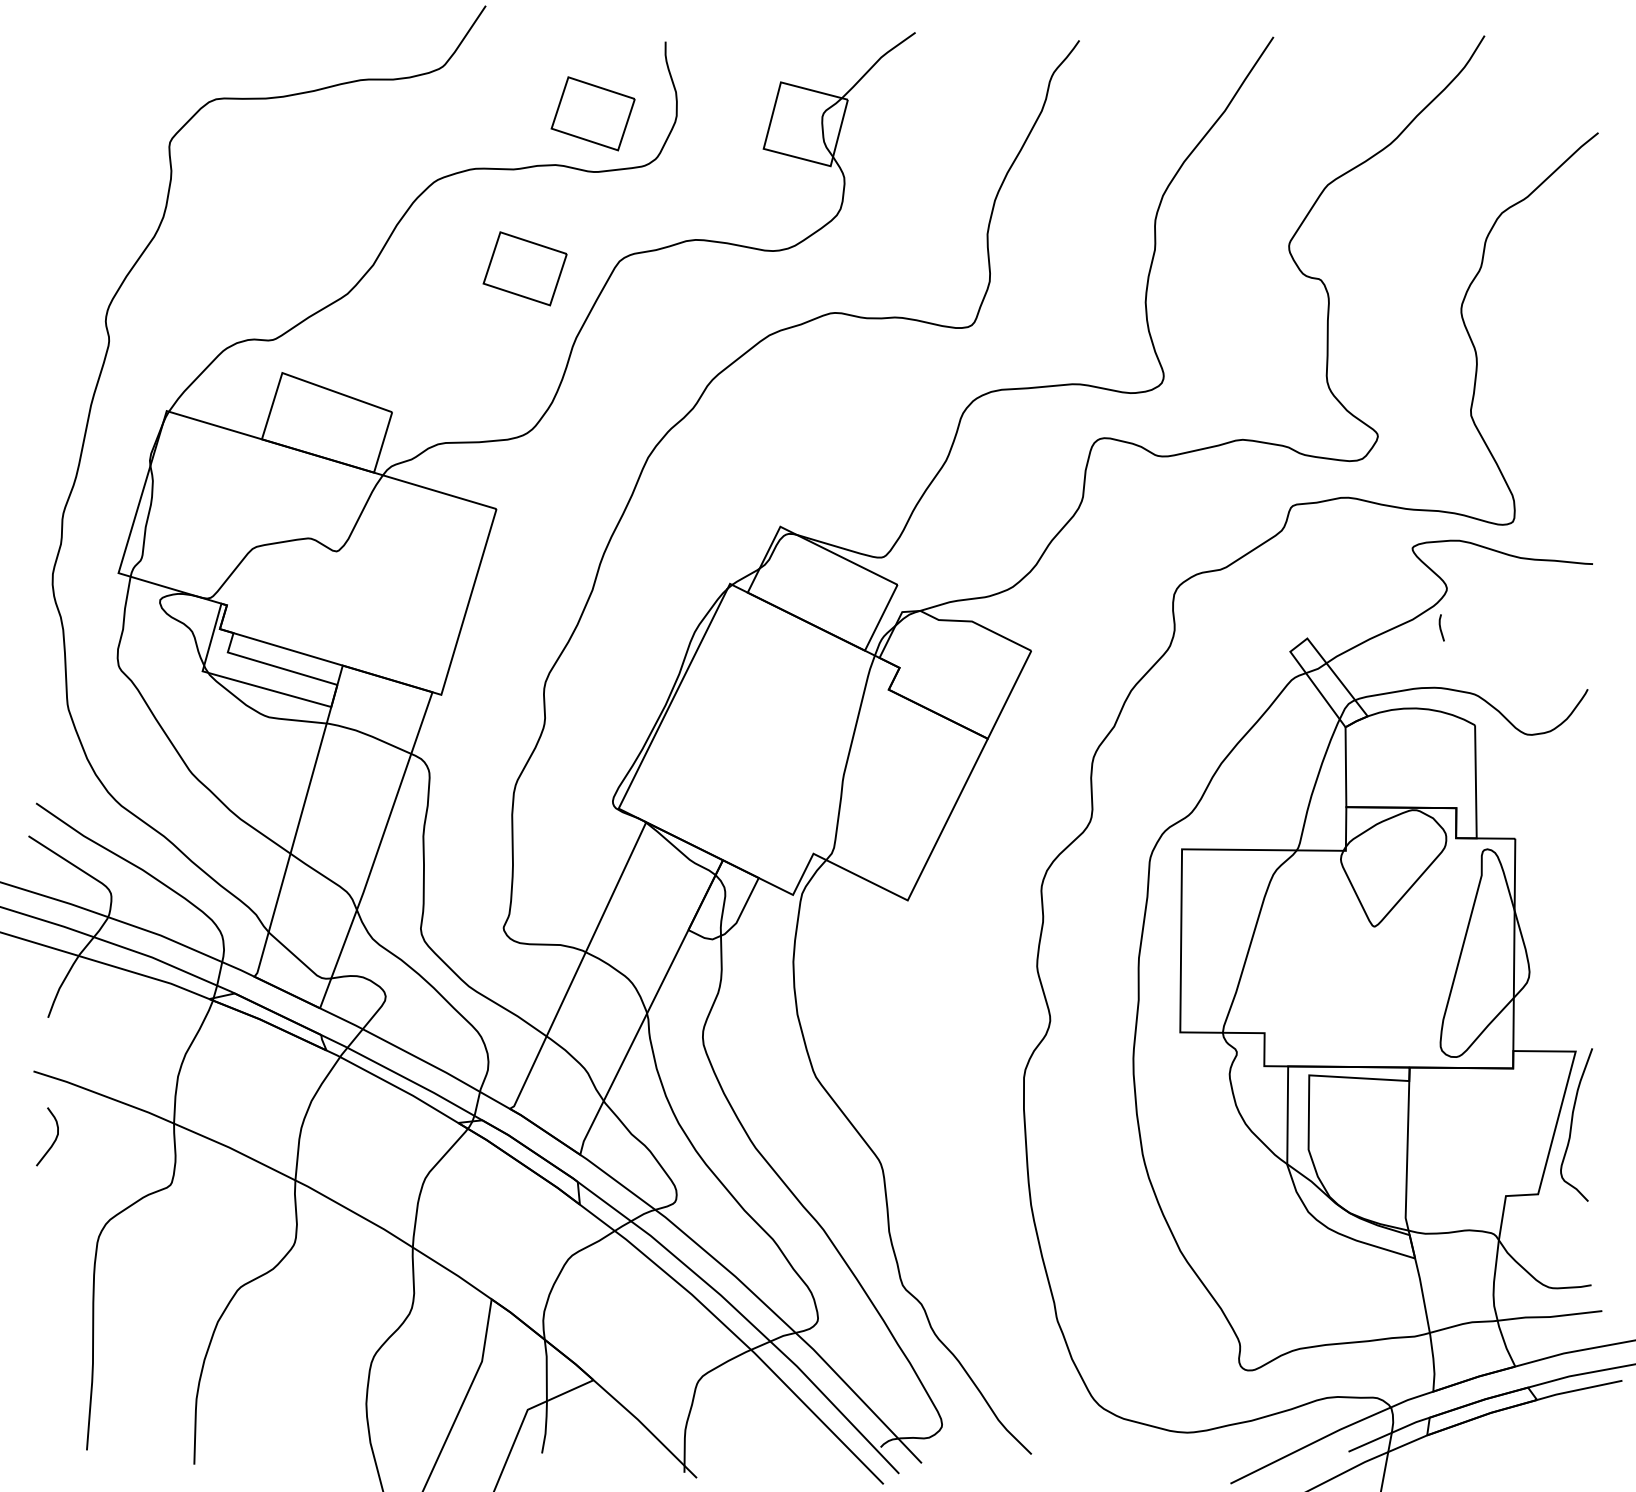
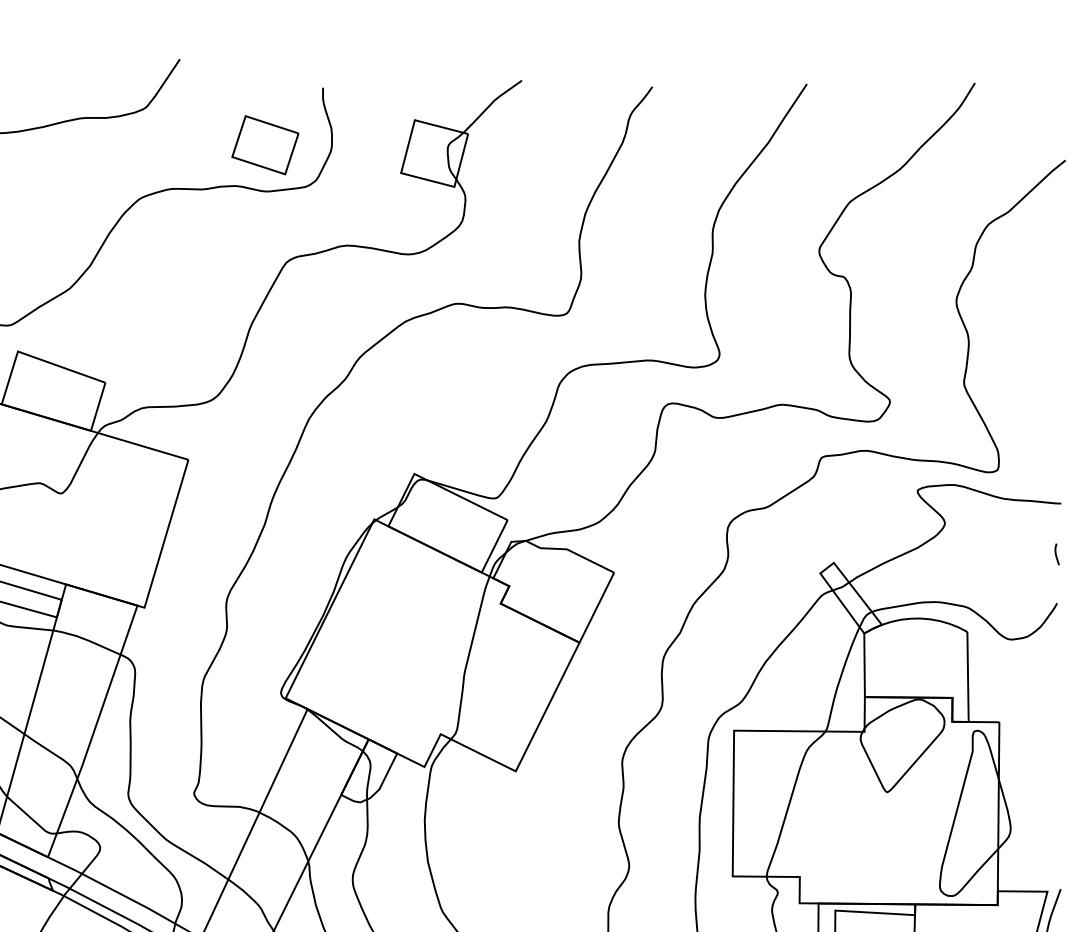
part: (524, 268) -> (210, 268), removed
line: (1441, 627) -> (1056, 554), moved

